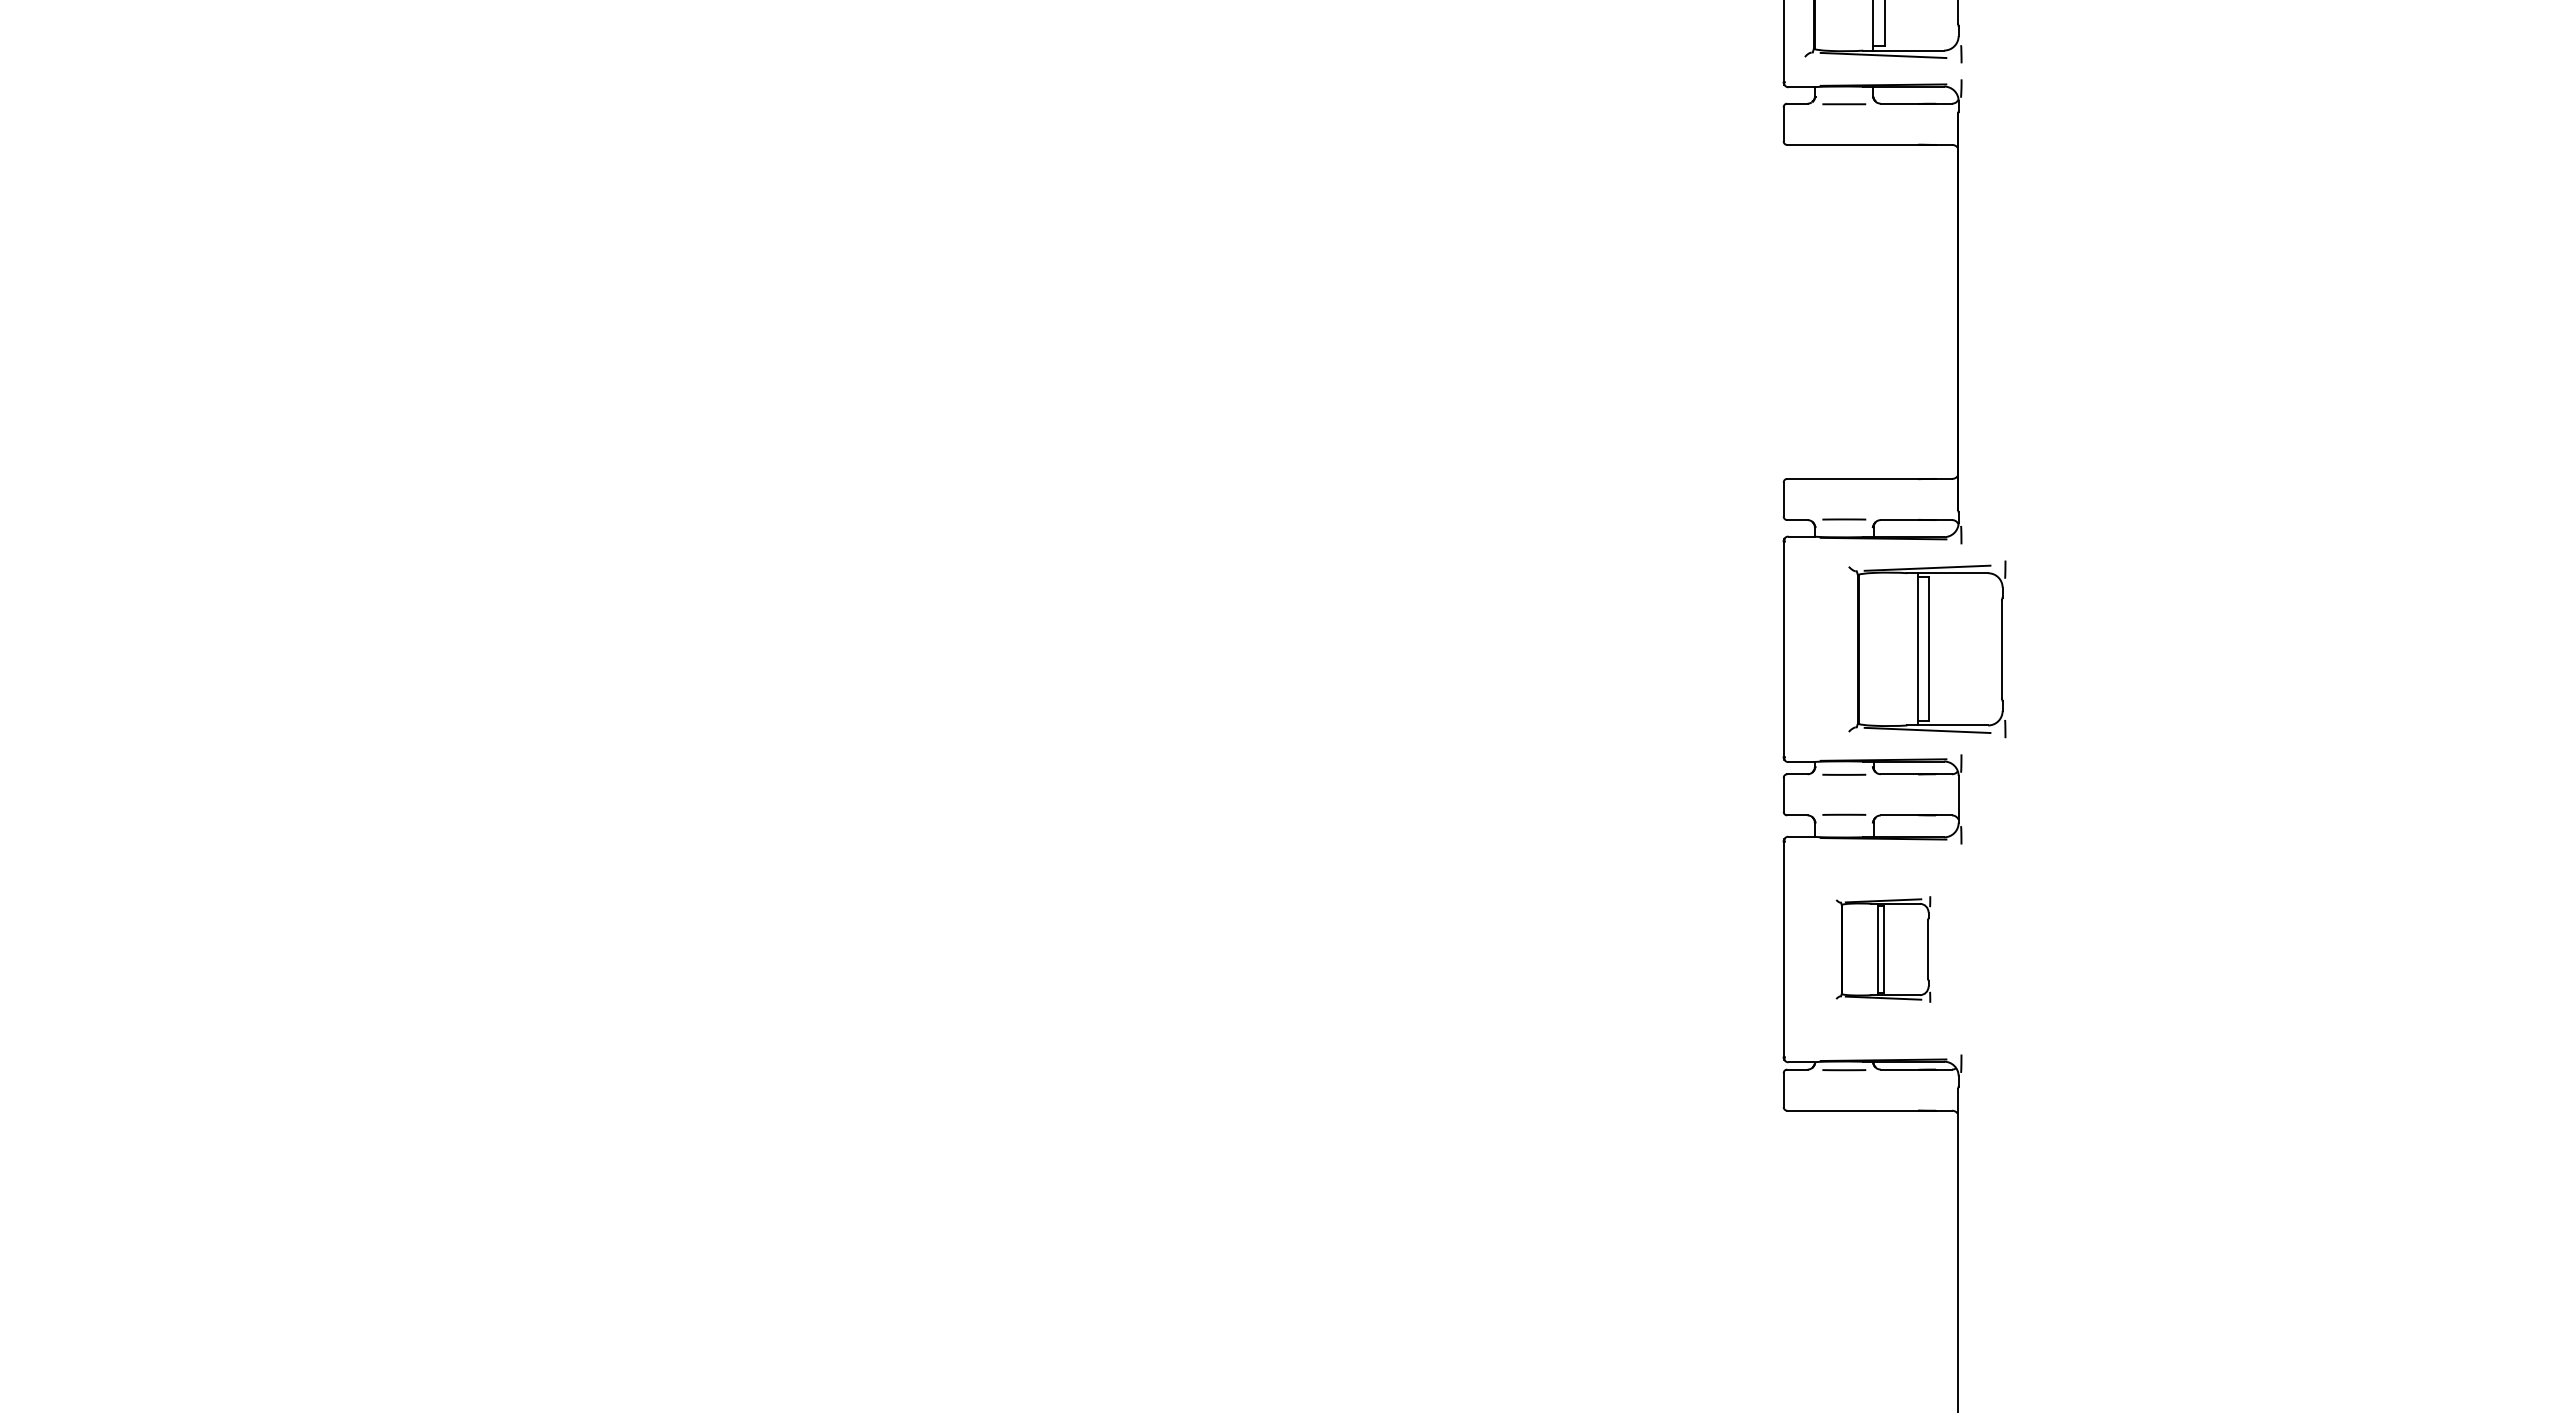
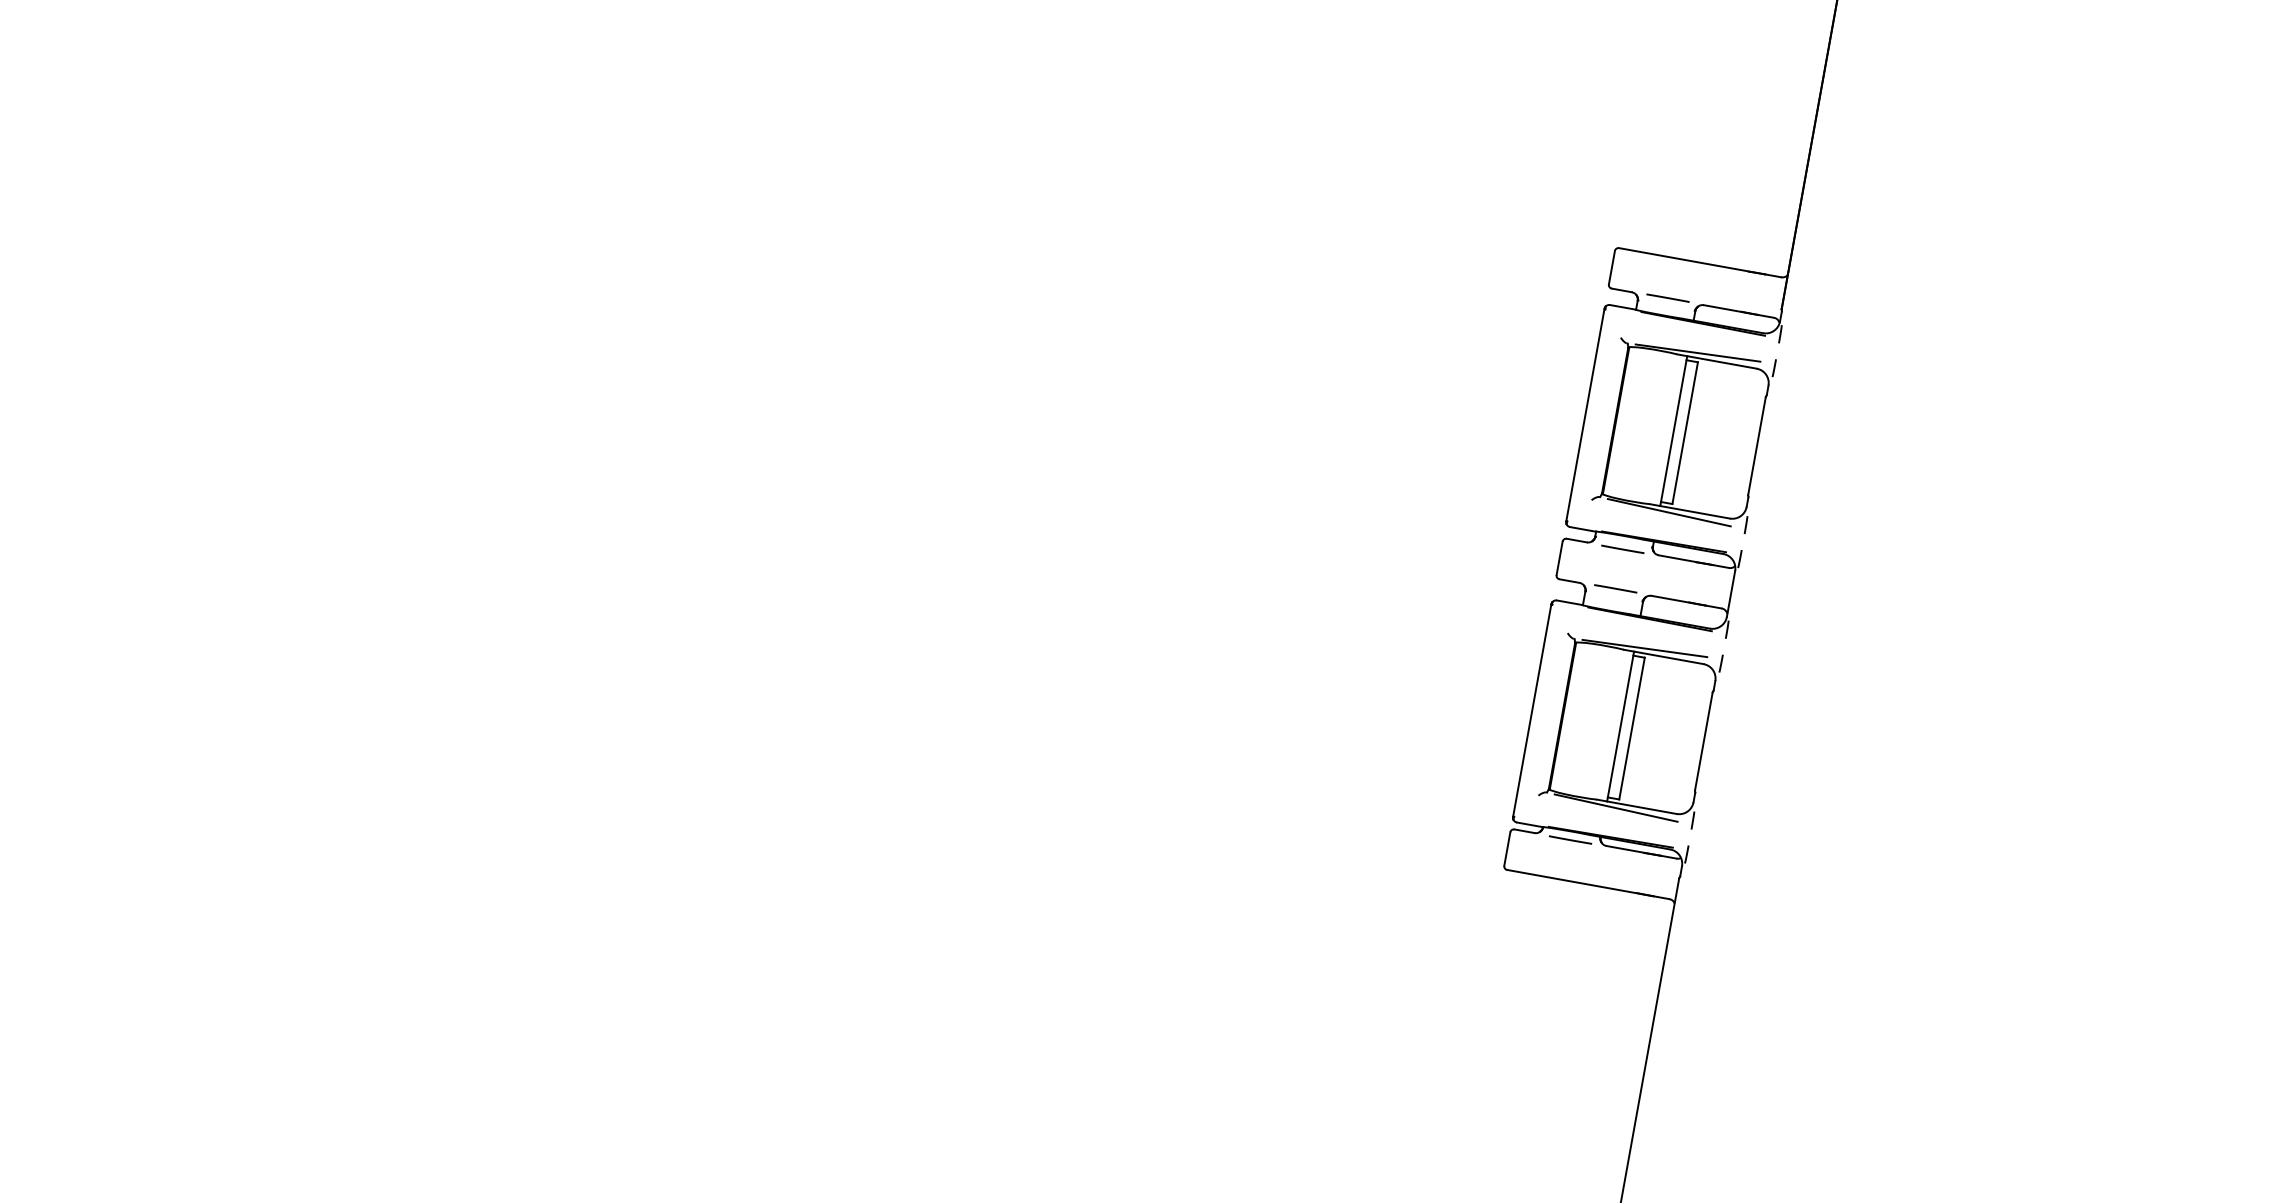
part: (1927, 649) -> (1683, 433), moved
part: (1883, 949) -> (1630, 728), size x1.67

